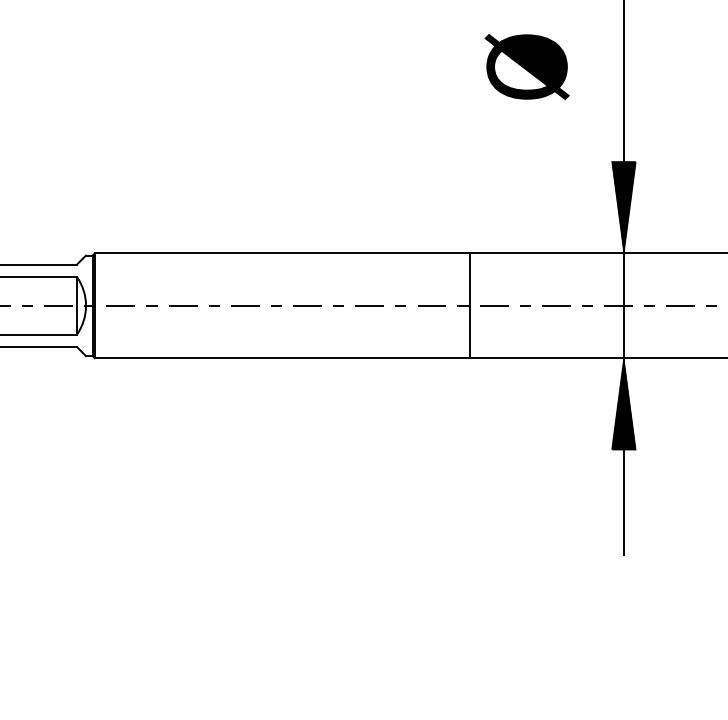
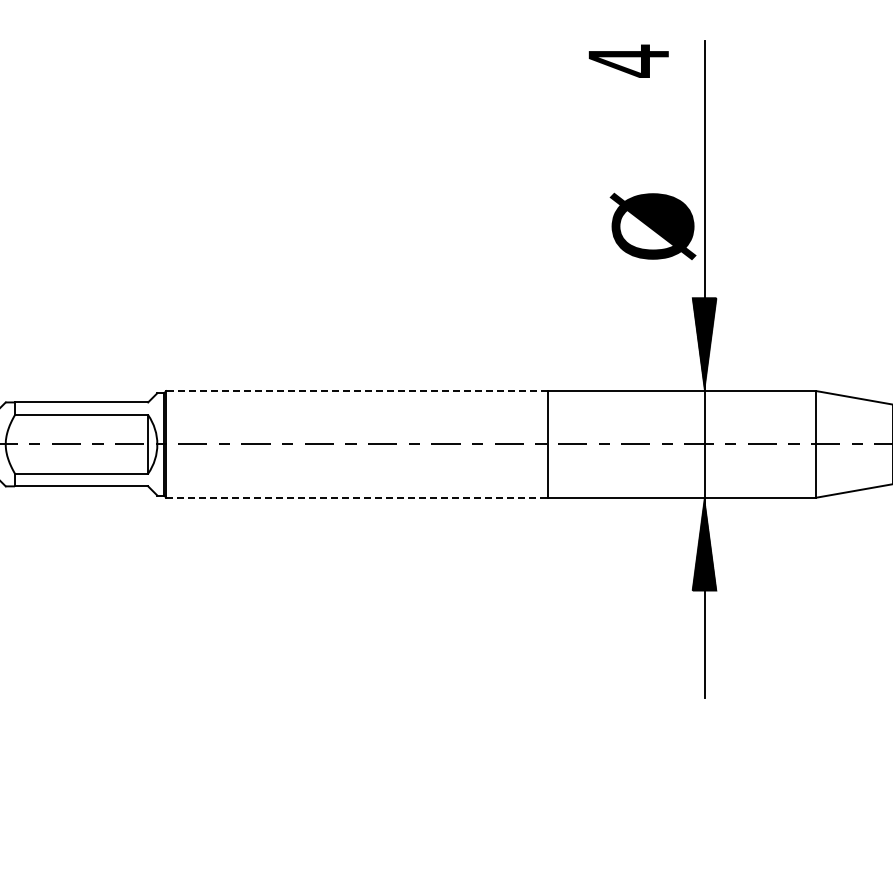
text: (526, 66) -> (652, 225), moved
line: (282, 253) -> (357, 391), solid -> dashed
line: (282, 358) -> (357, 497), solid -> dashed

